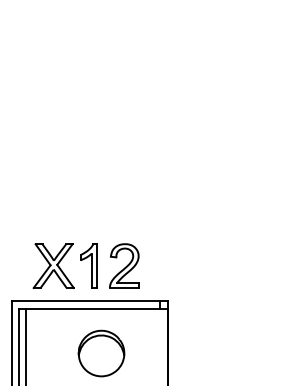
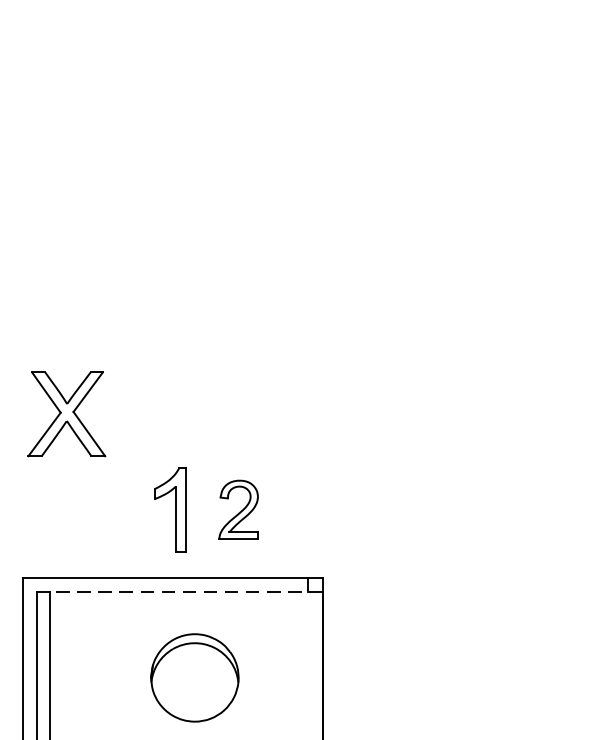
part: (53, 265) -> (66, 413), moved
part: (124, 265) -> (238, 509), size x0.7
line: (96, 308) -> (185, 591), solid -> dashed

